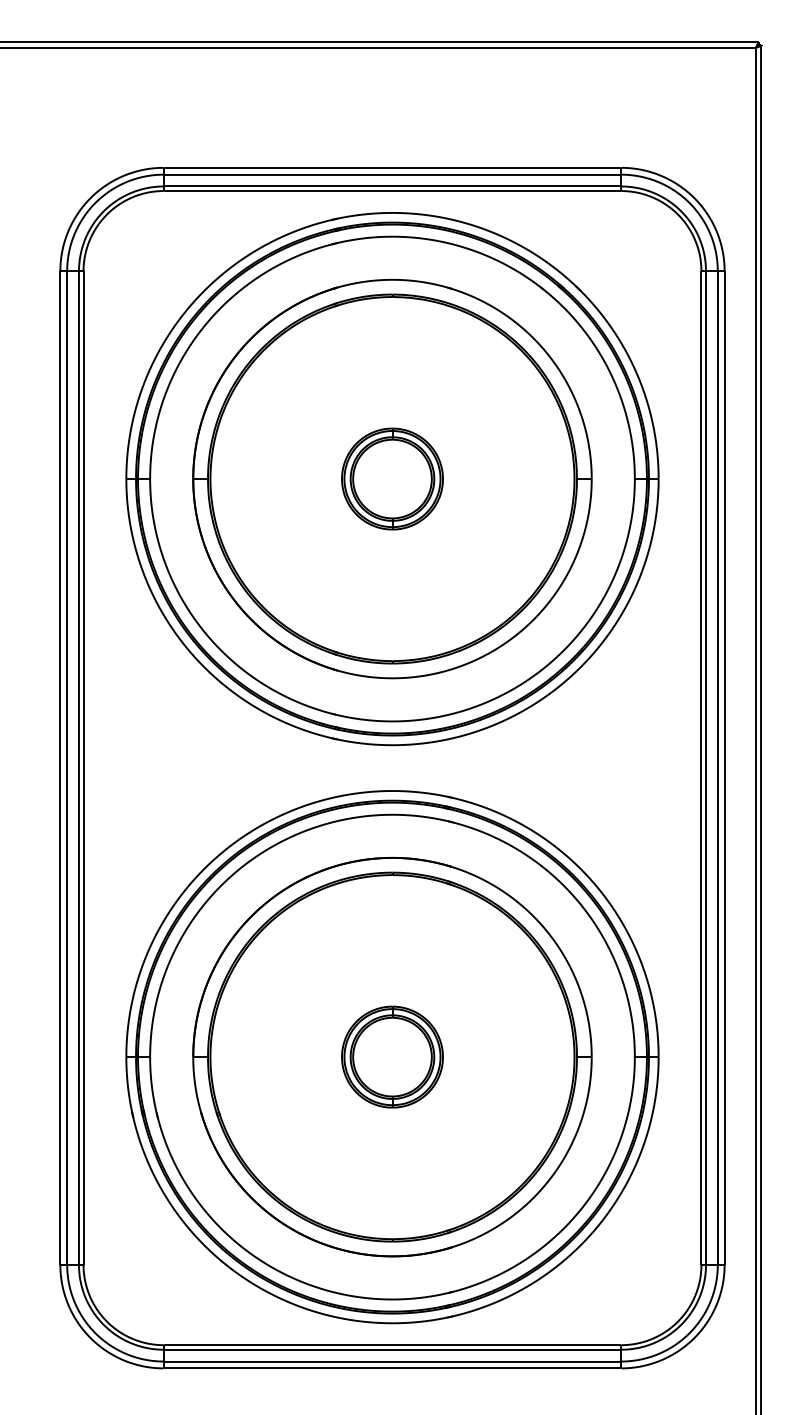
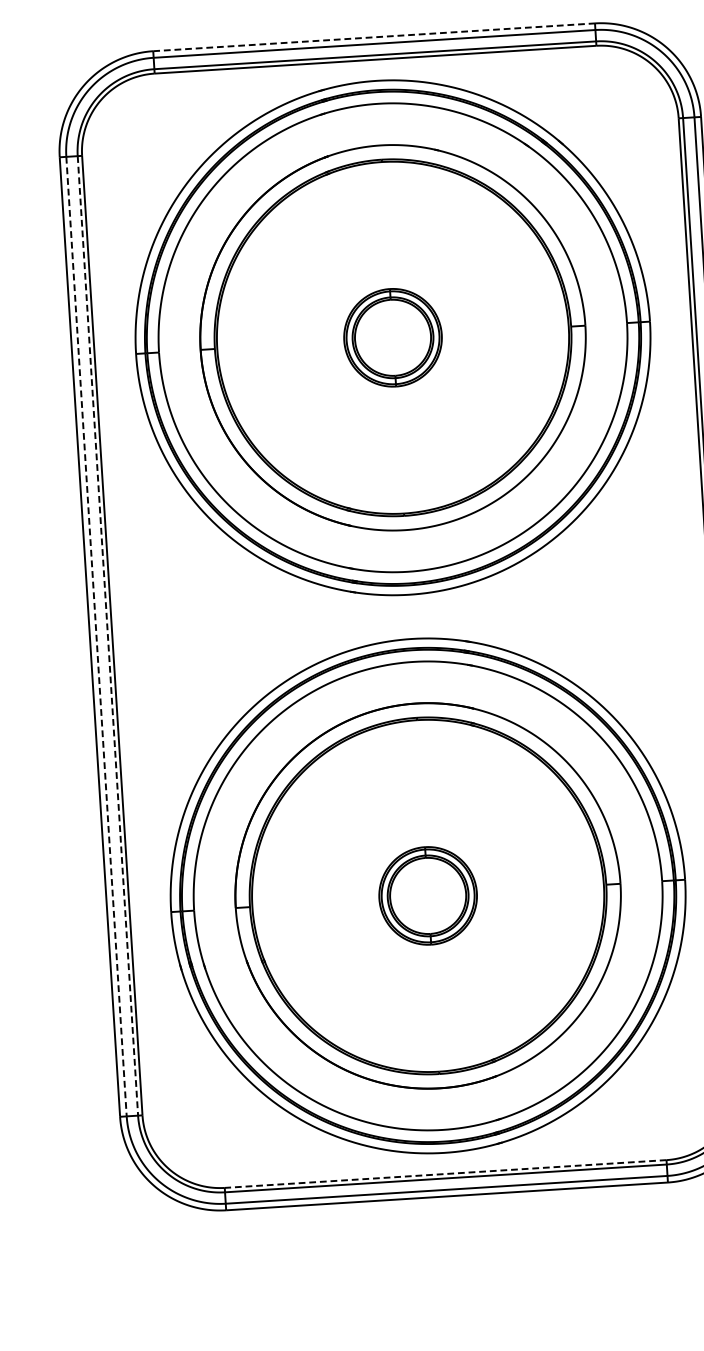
line: (392, 167) -> (374, 36), solid -> dashed
line: (67, 768) -> (96, 636), solid -> dashed
line: (79, 768) -> (108, 636), solid -> dashed
line: (392, 1345) -> (445, 1174), solid -> dashed

